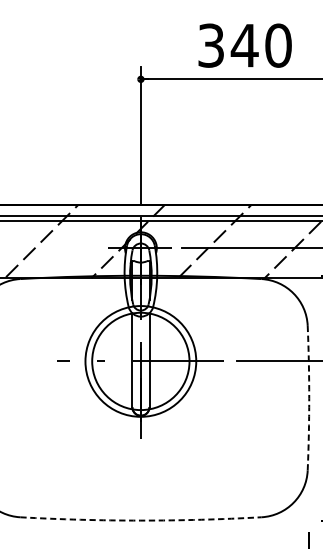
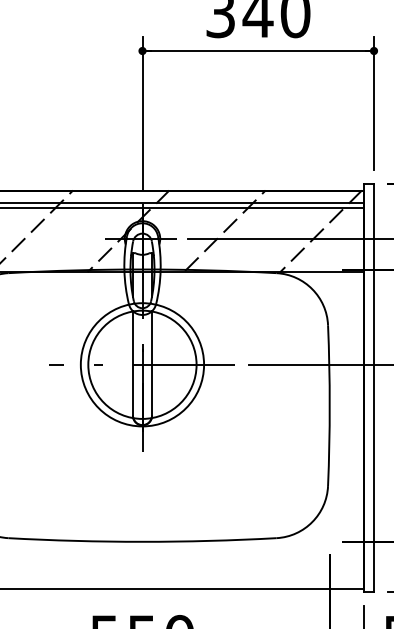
arc: (309, 398) -> (329, 405), dashed -> solid
arc: (140, 520) -> (142, 541), dashed -> solid

